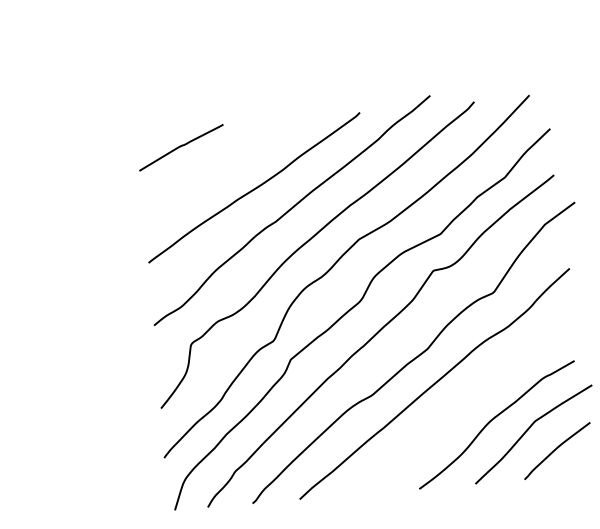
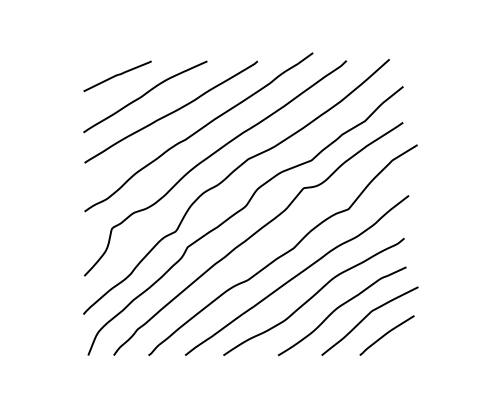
curve: (219, 169) -> (145, 95), added
curve: (458, 409) -> (313, 296), added

